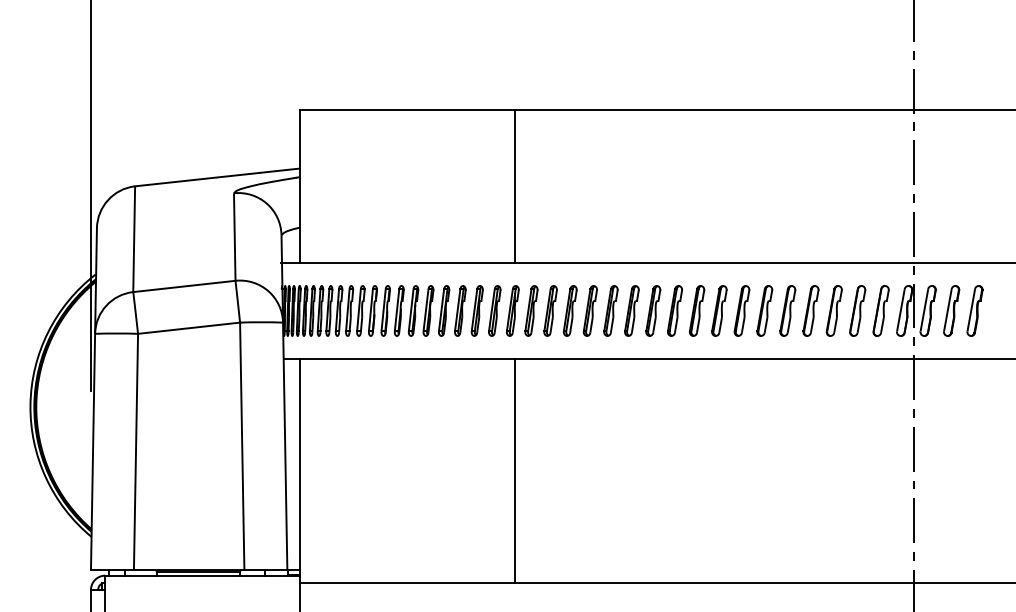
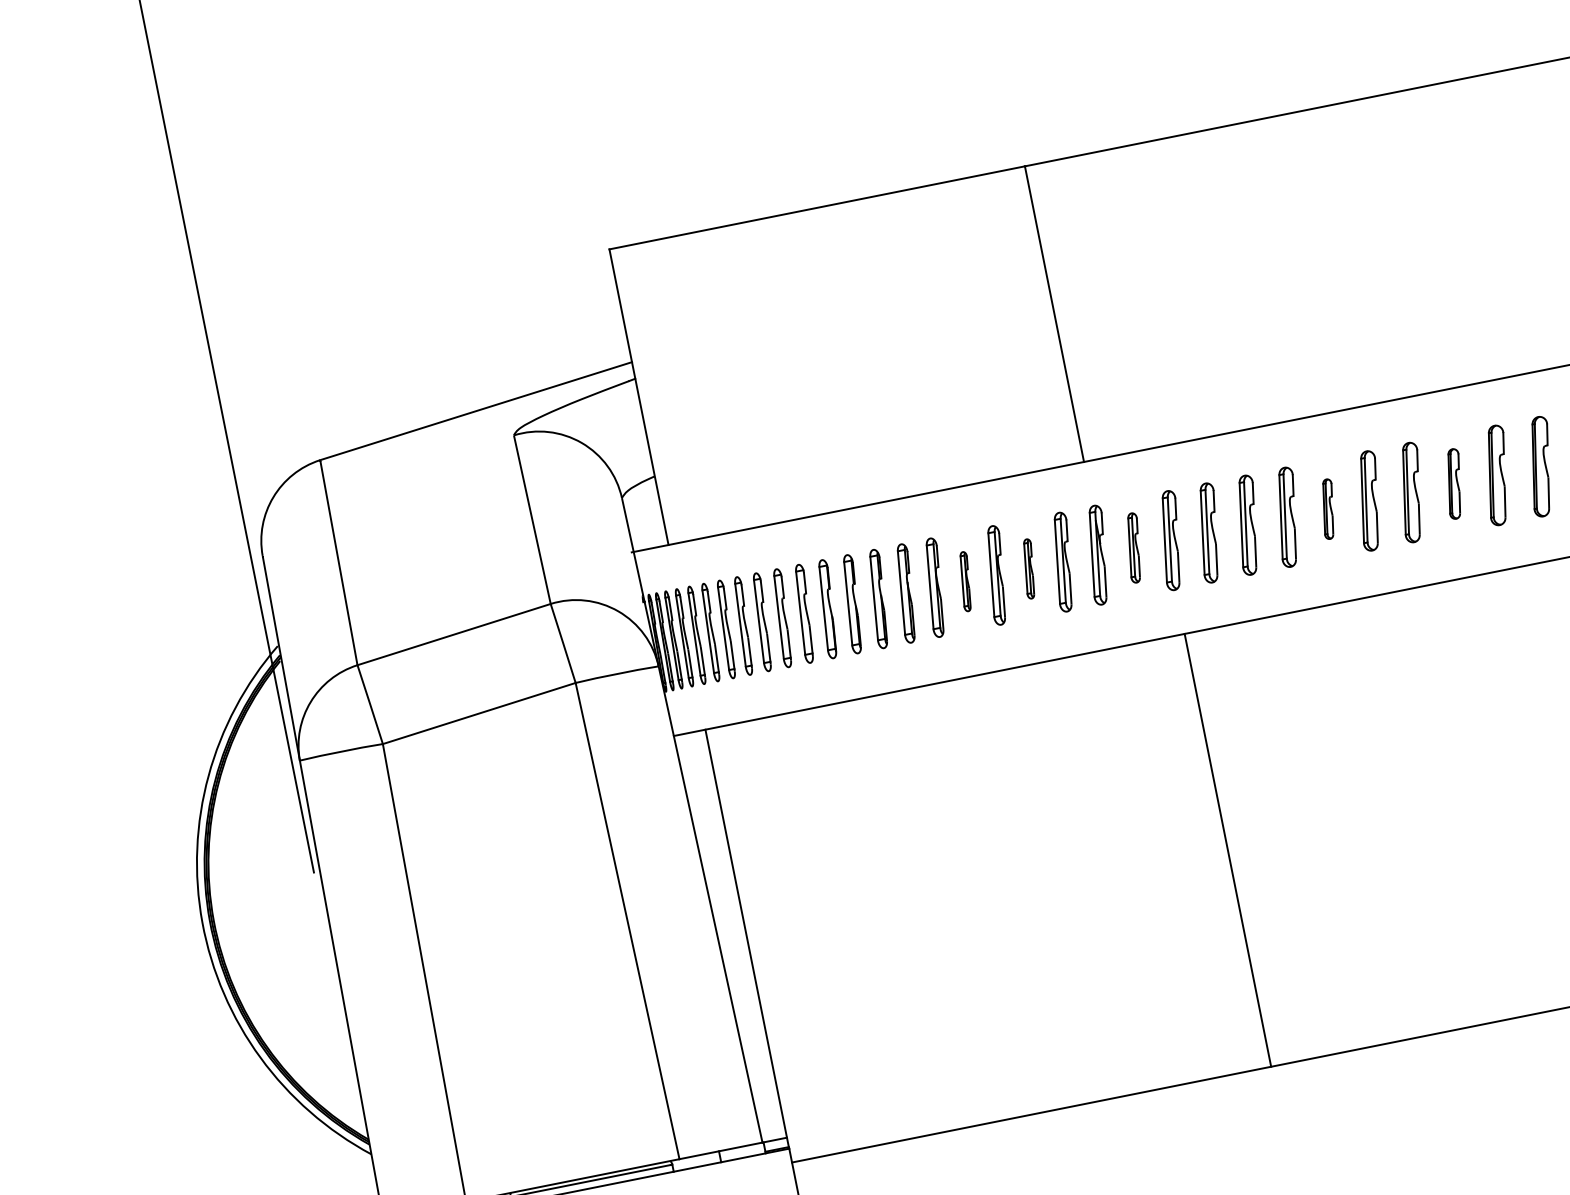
part: (444, 310) -> (965, 580), size x0.6
part: (476, 310) -> (1027, 568), size x0.6
part: (531, 310) -> (1134, 547), size x0.7
part: (631, 310) -> (1327, 508), size x0.6
part: (697, 310) -> (1454, 482), size x0.7
line: (515, 470) -> (1228, 849), moved

